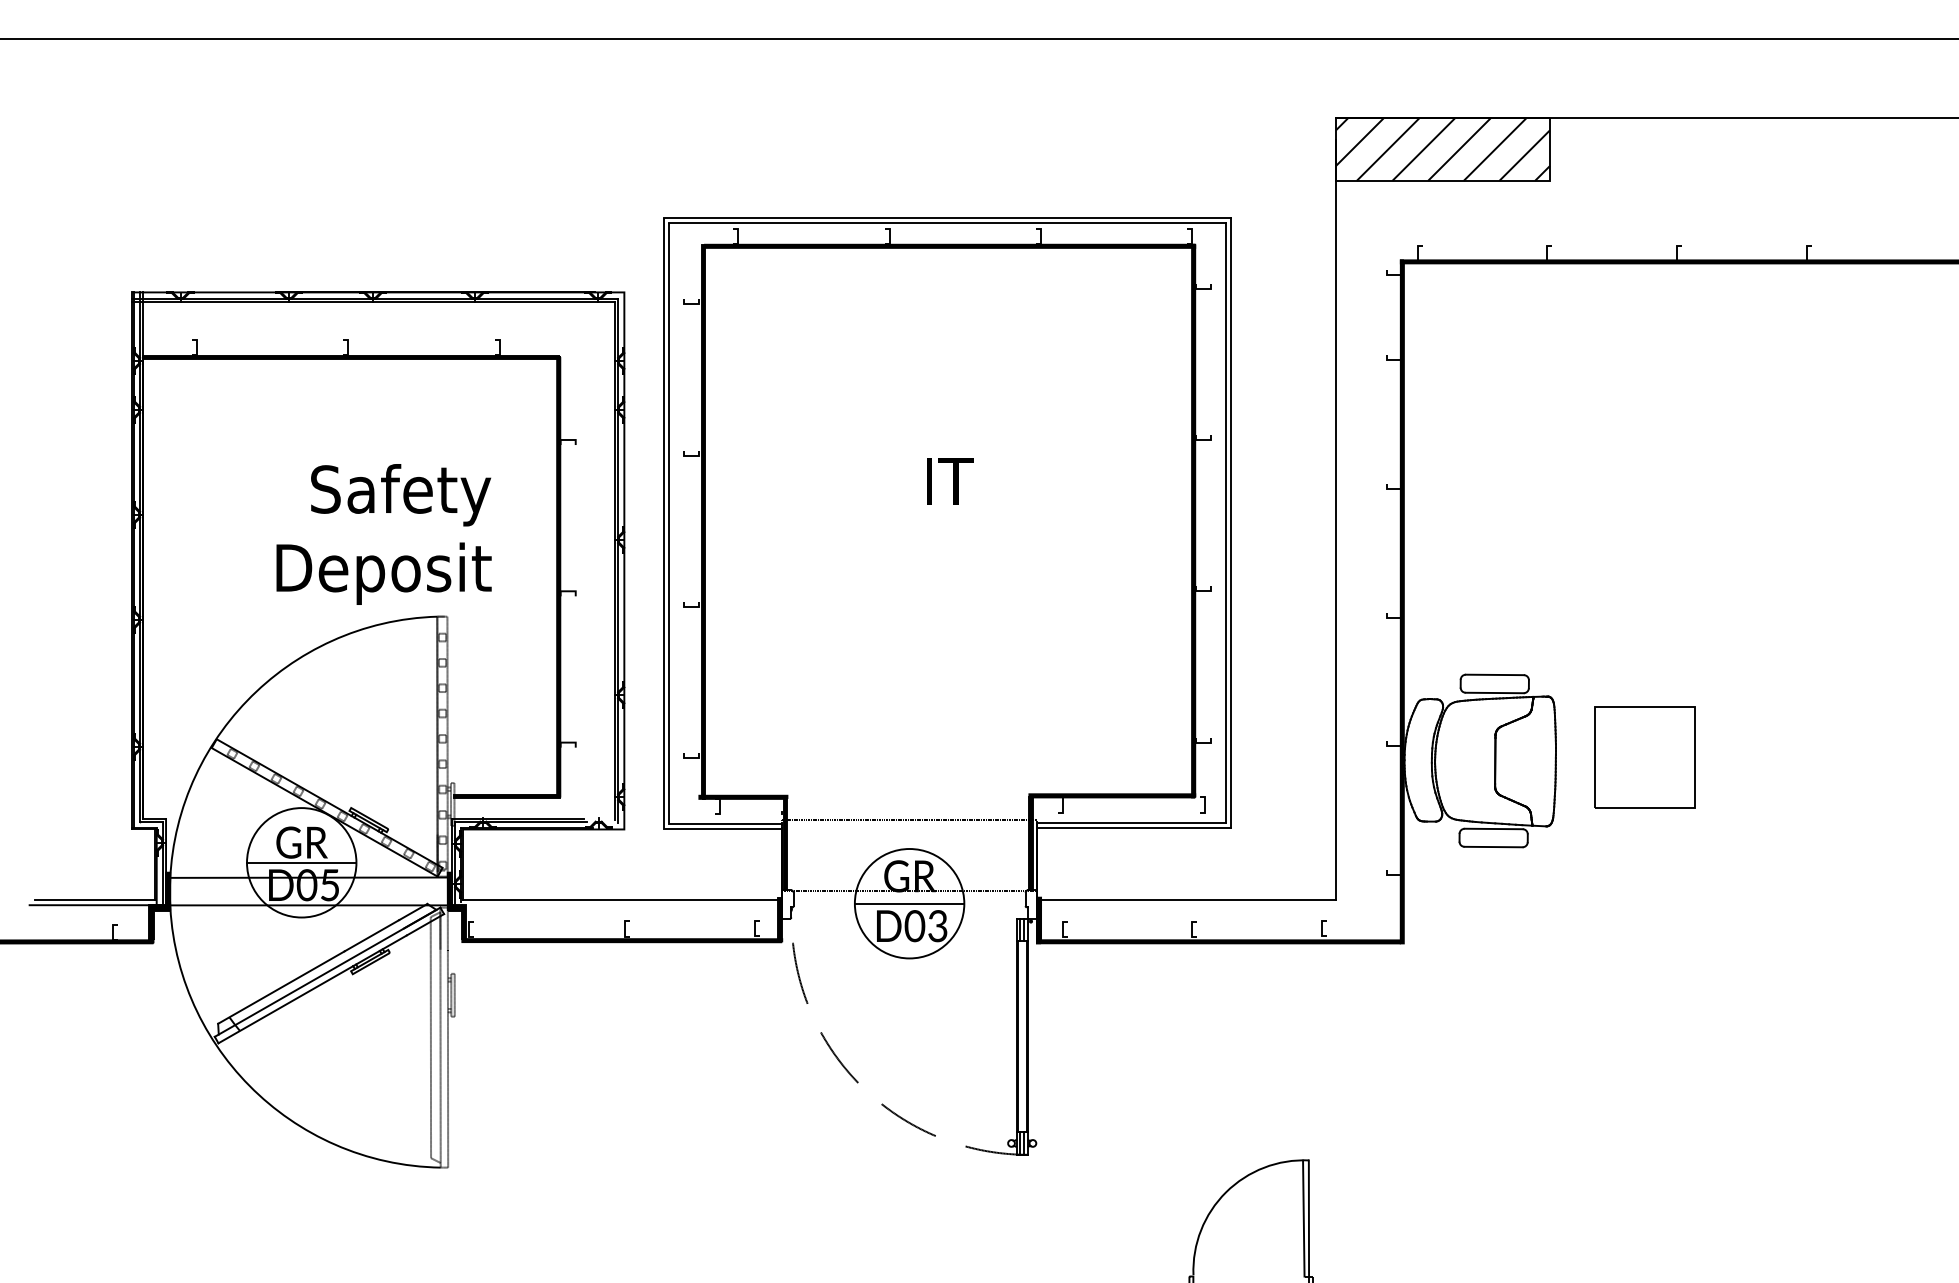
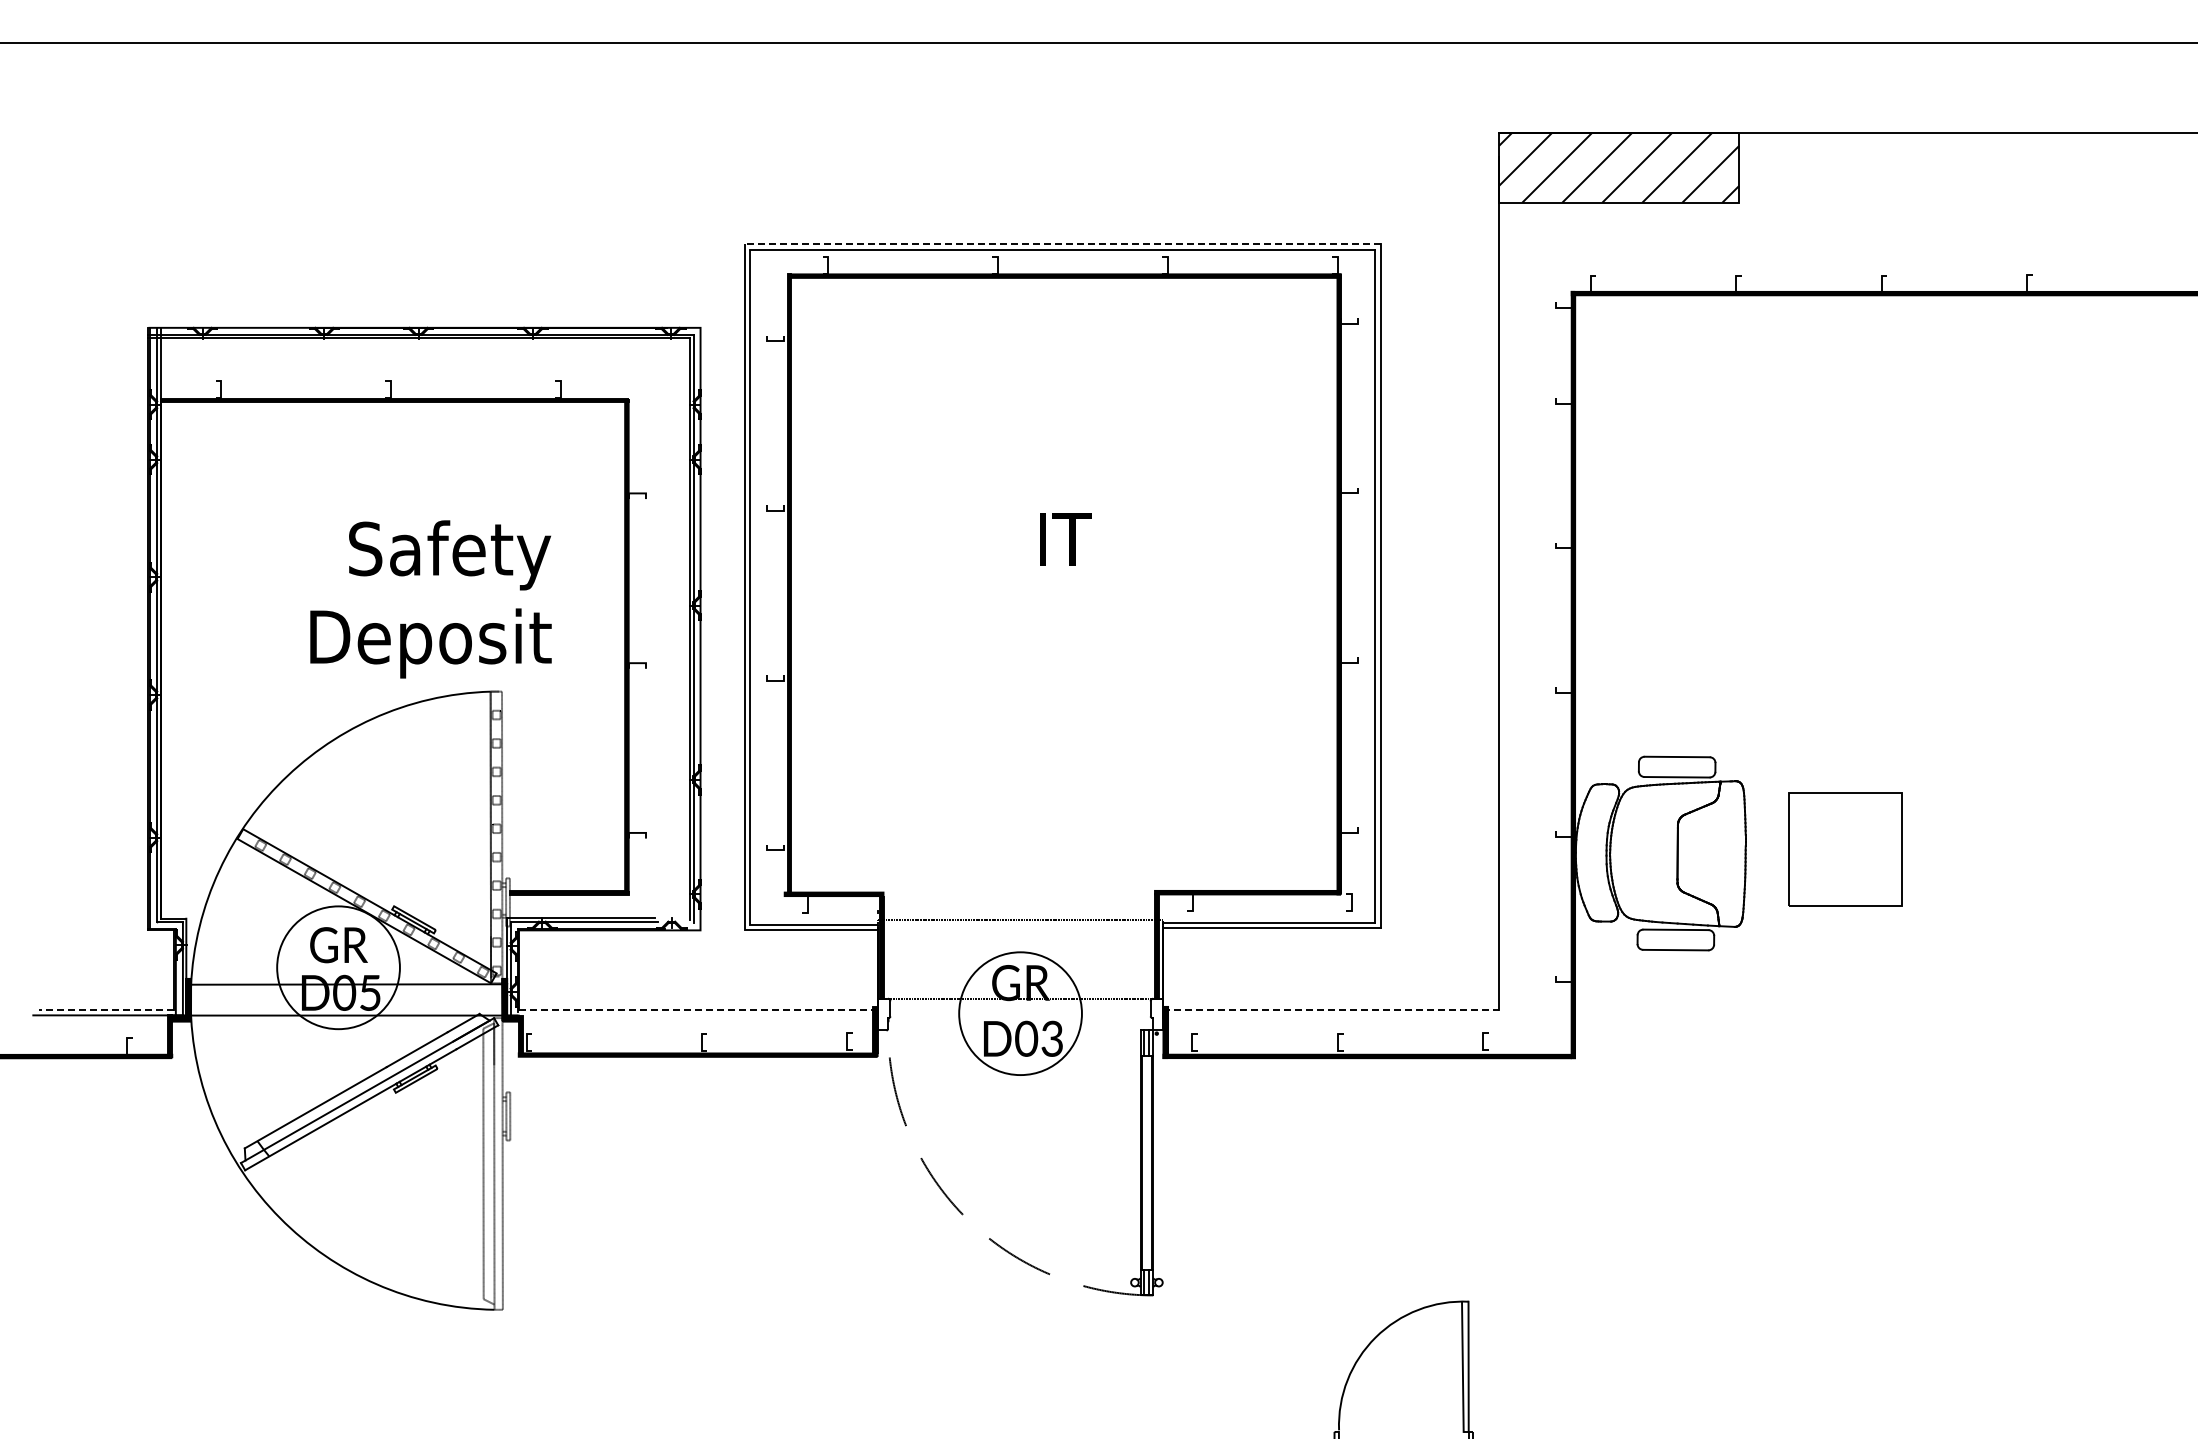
line: (946, 218) -> (1062, 244), solid -> dashed
line: (301, 862) -> (338, 967), removed
line: (94, 899) -> (106, 1009), solid -> dashed
line: (623, 899) -> (699, 1009), solid -> dashed
line: (1186, 899) -> (1331, 1009), solid -> dashed
line: (909, 903) -> (1020, 1013), removed

